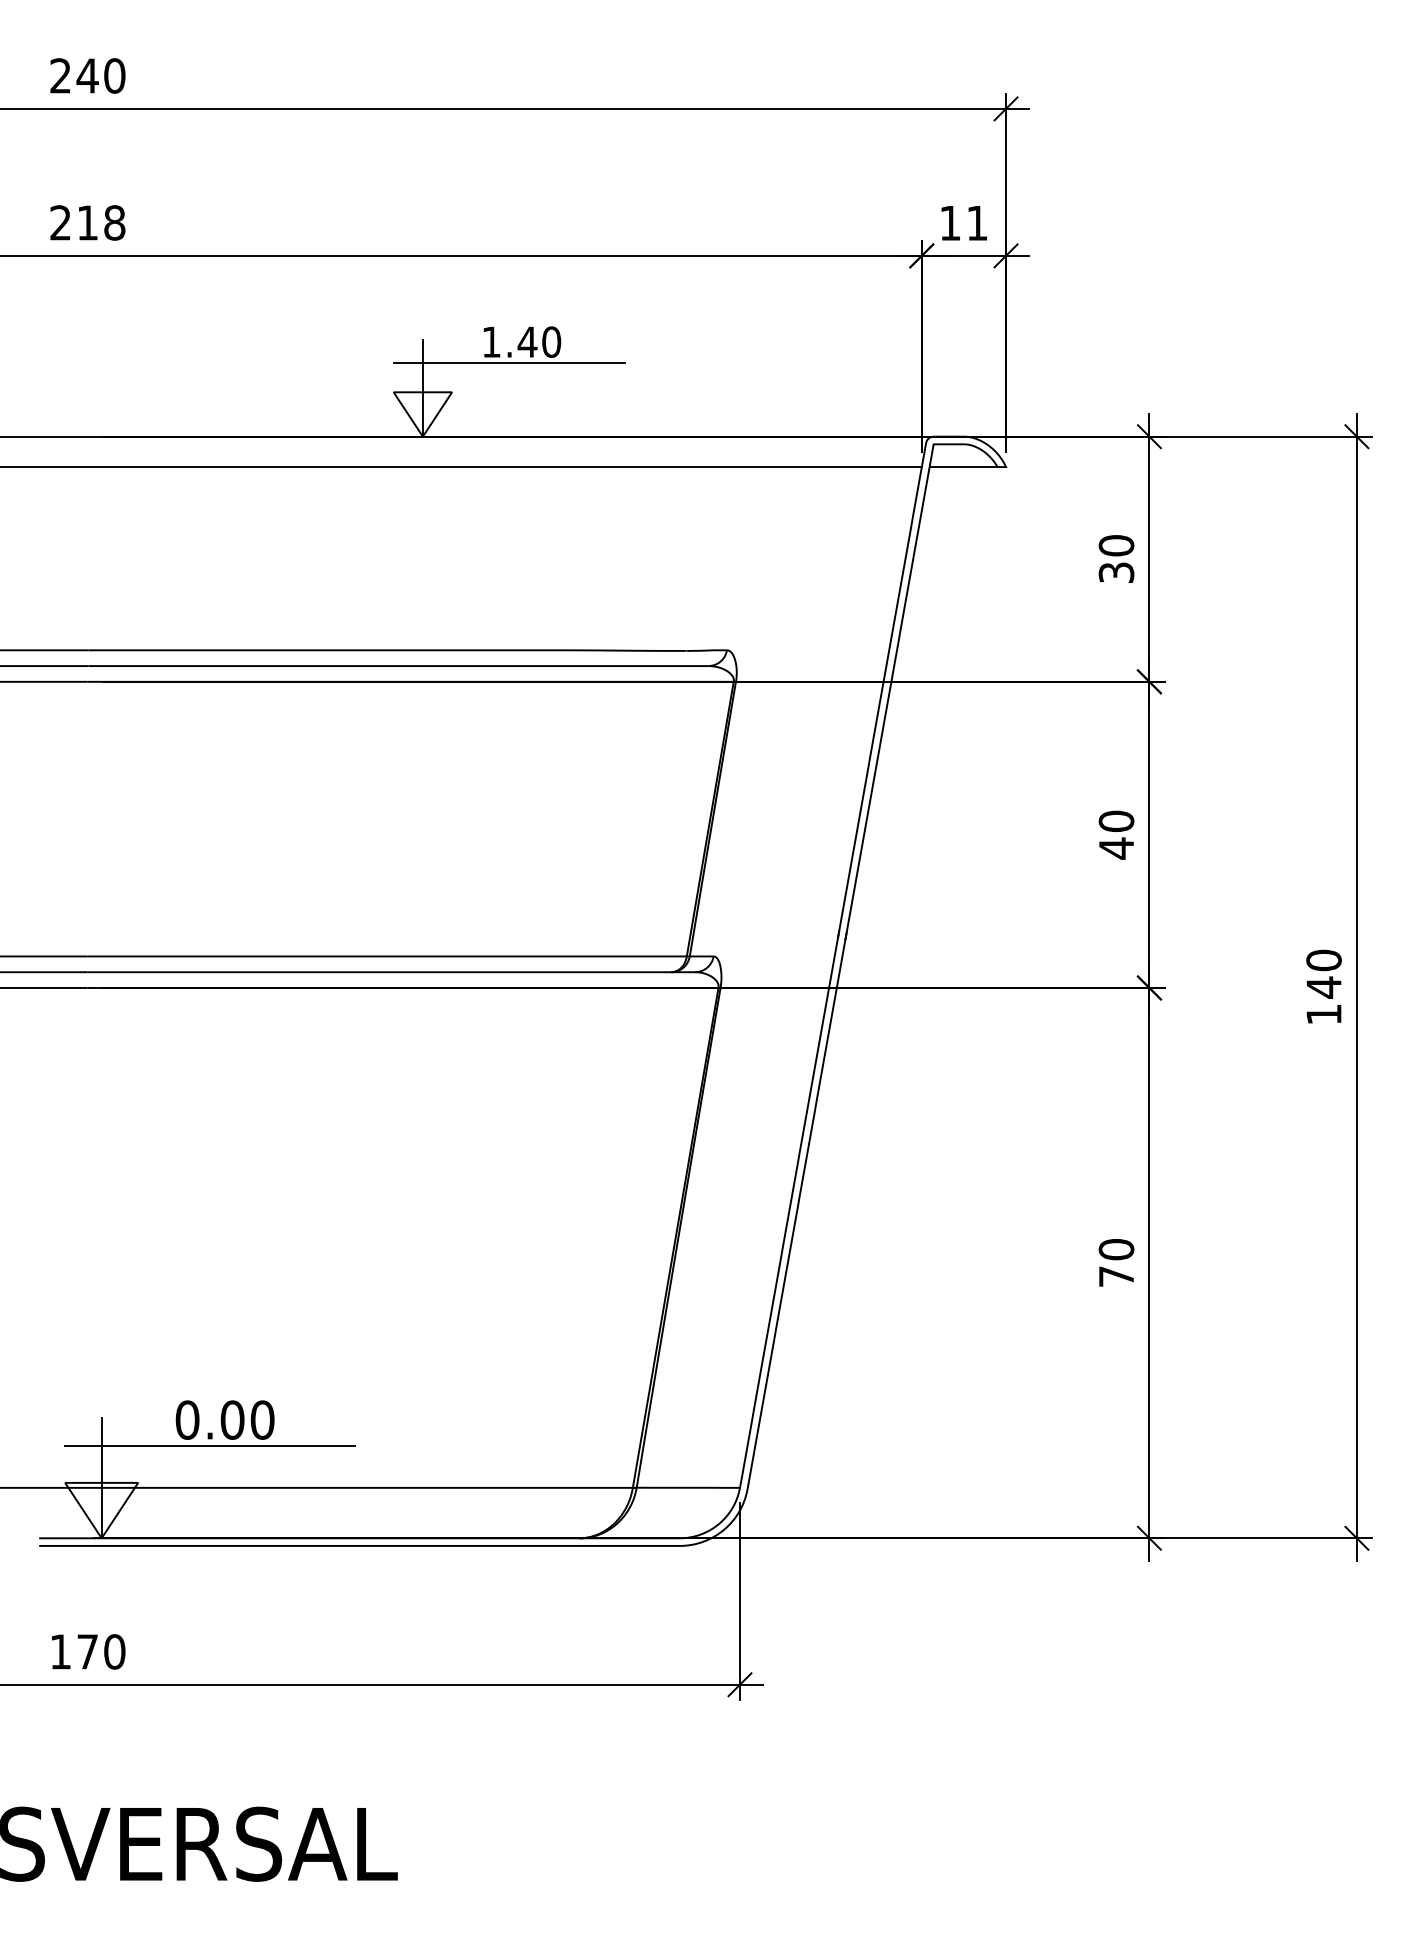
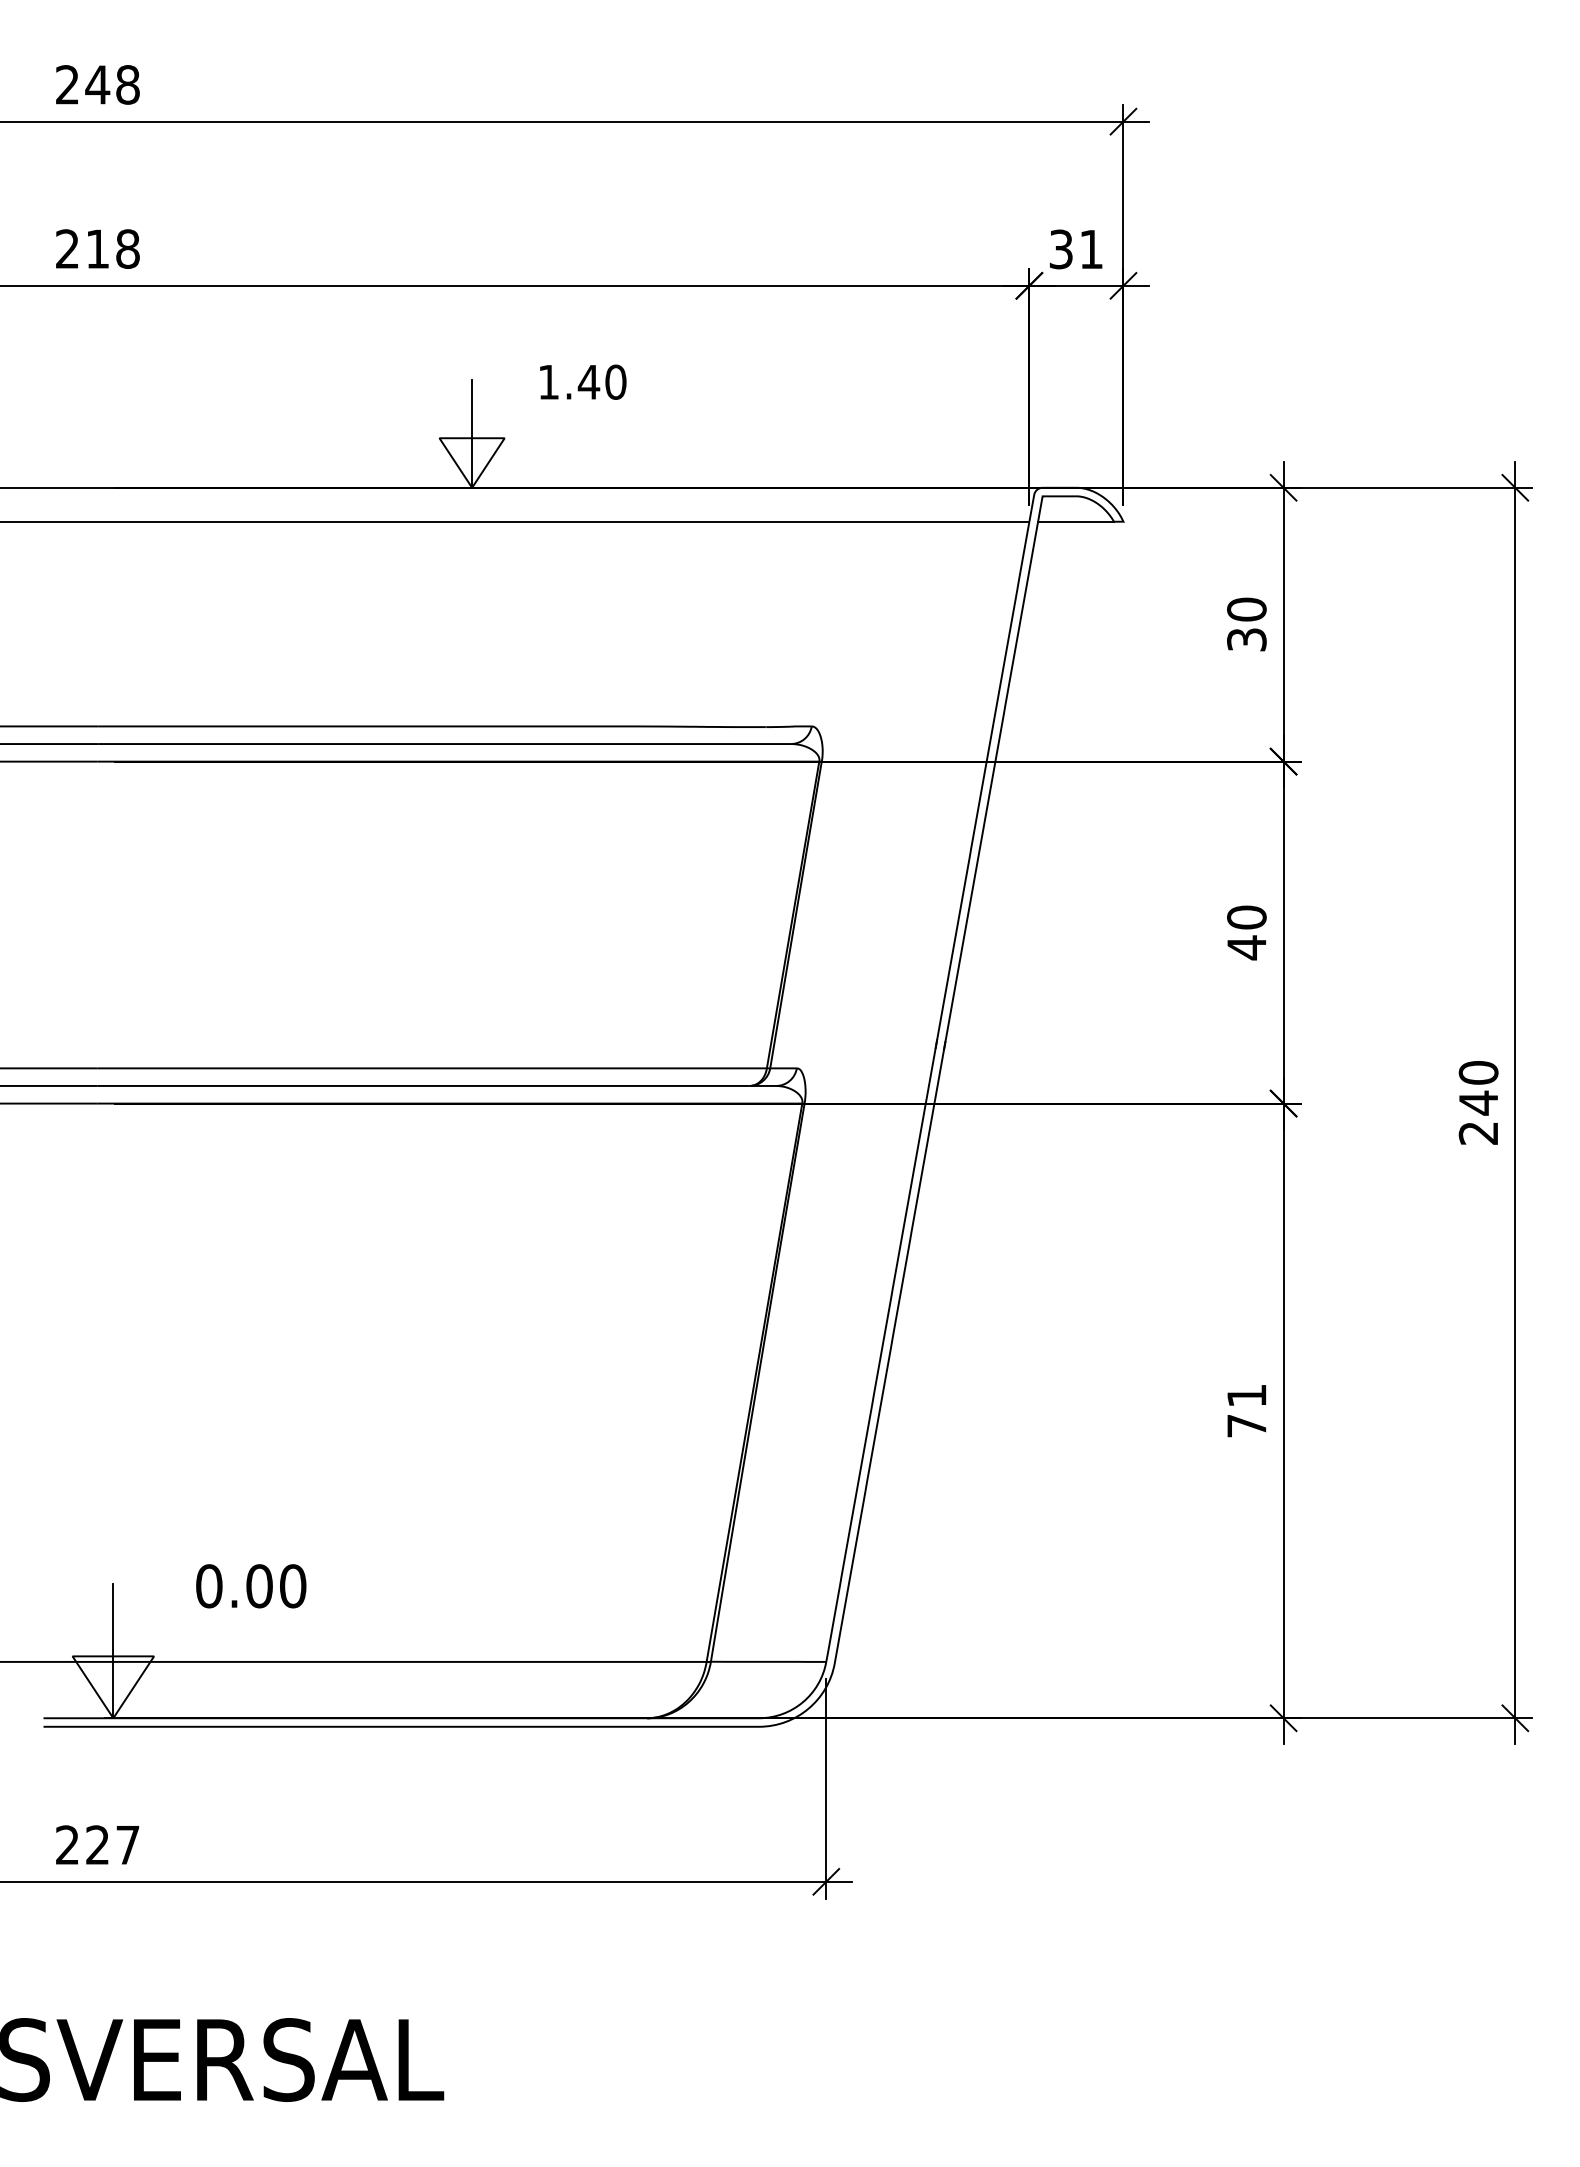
text: (114, 75) -> (127, 84), 240 -> 248
text: (949, 223) -> (1060, 249), 11 -> 31
line: (509, 362) -> (568, 405), removed
text: (1323, 1014) -> (1477, 1133), 140 -> 240
text: (1116, 1249) -> (1246, 1395), 70 -> 71
line: (209, 1446) -> (233, 1615), removed
text: (87, 1652) -> (97, 1845), 170 -> 227

